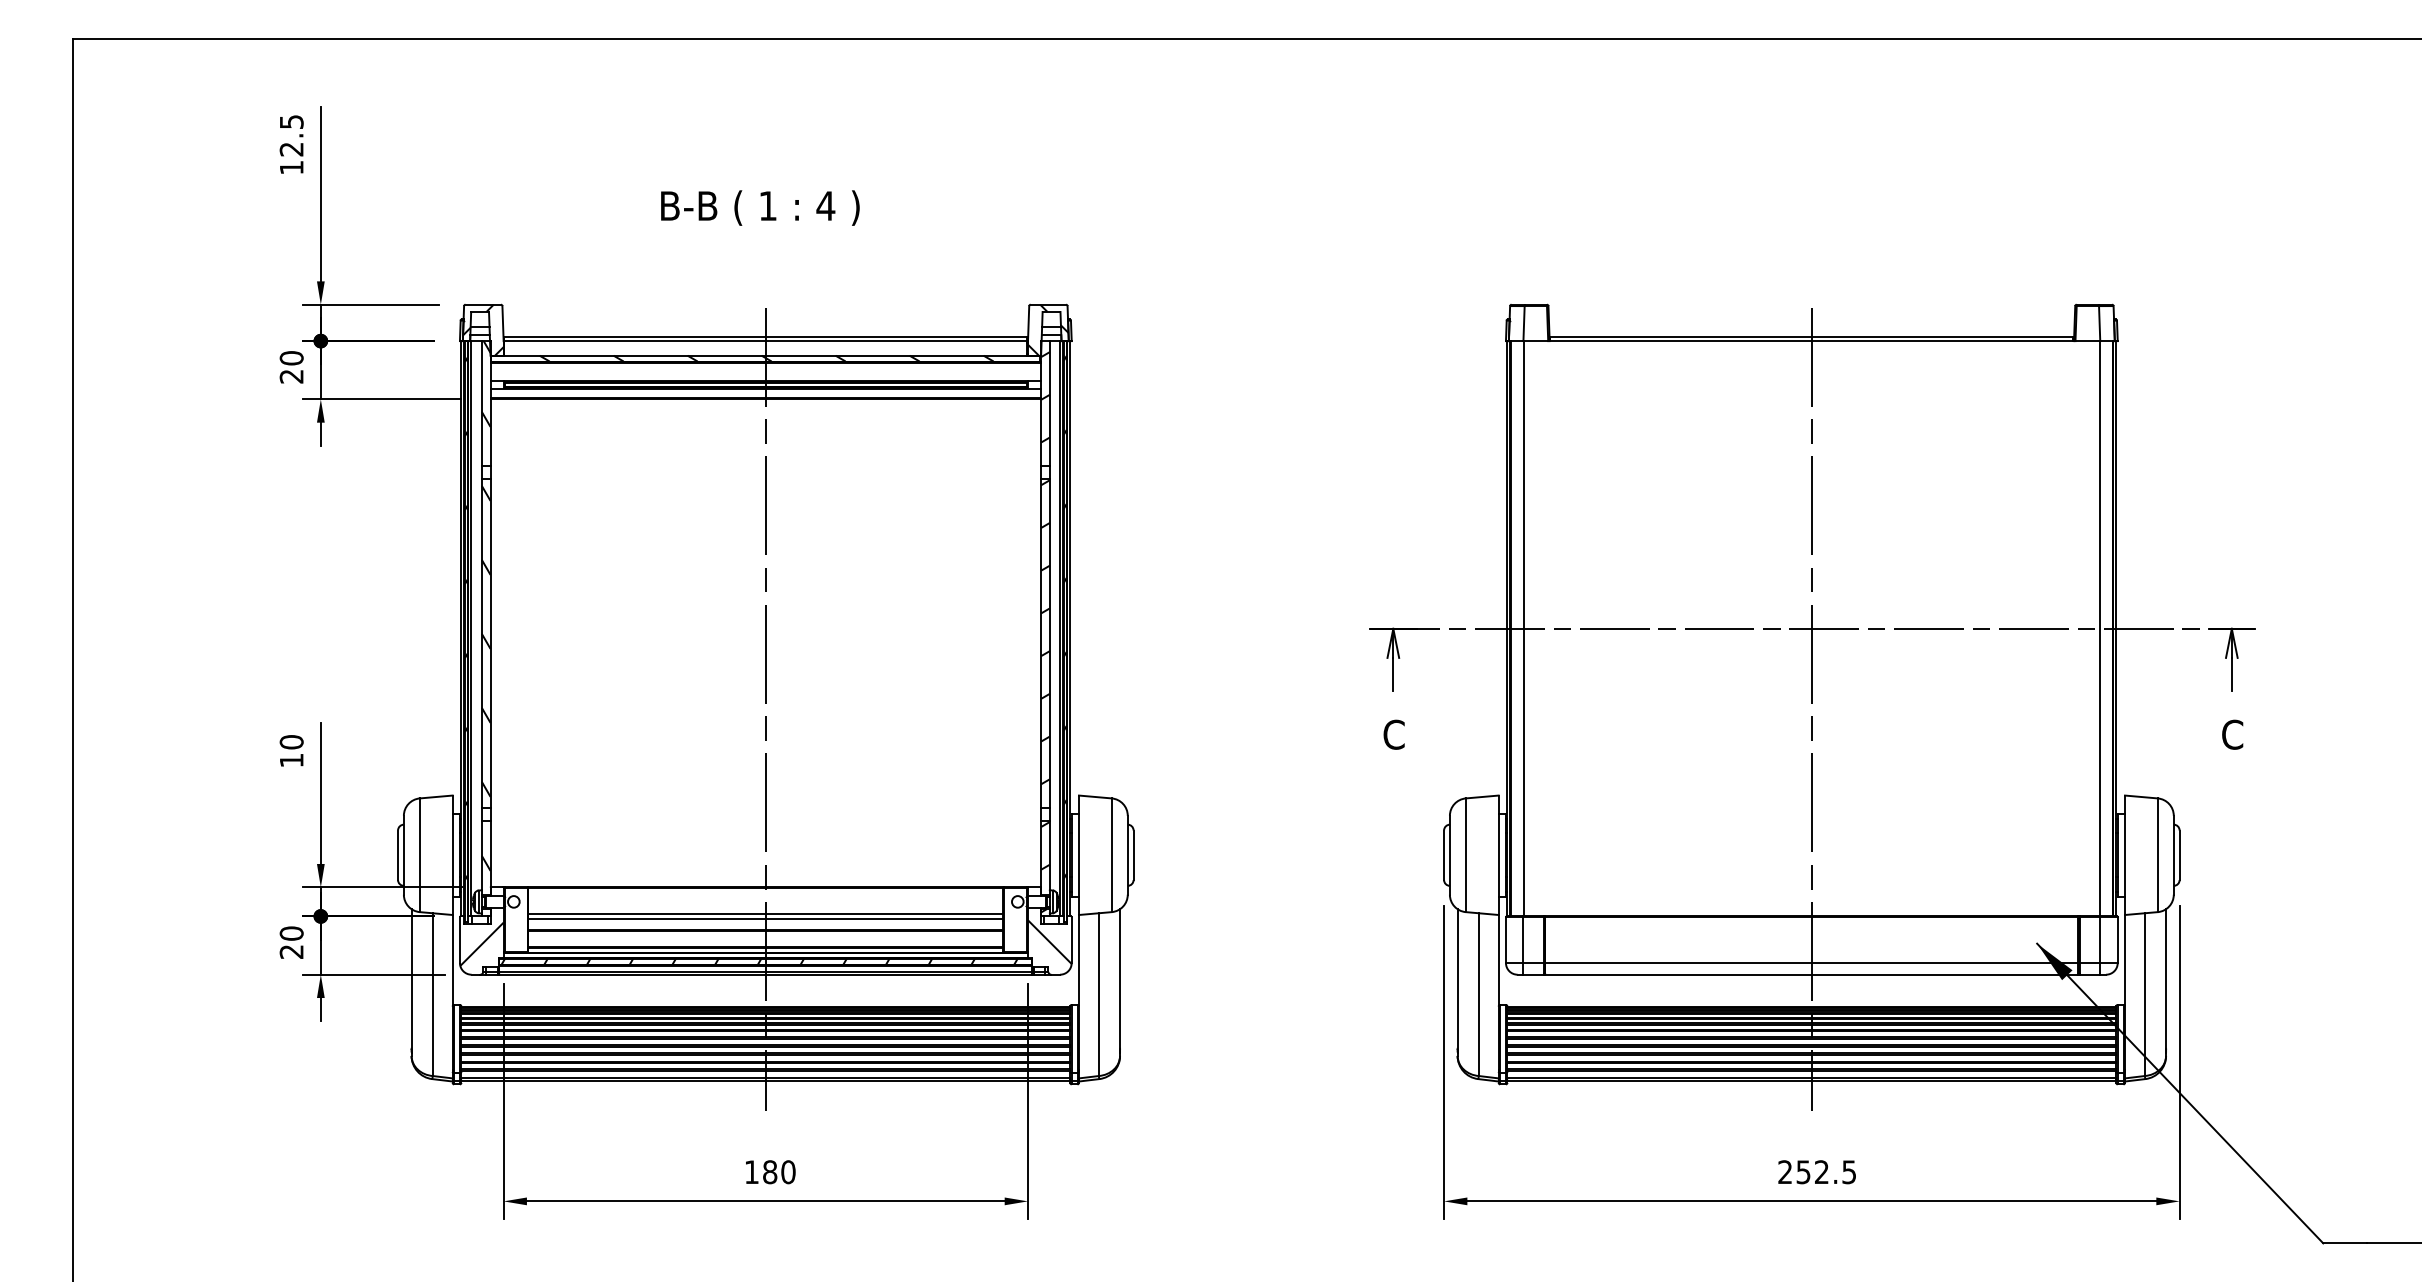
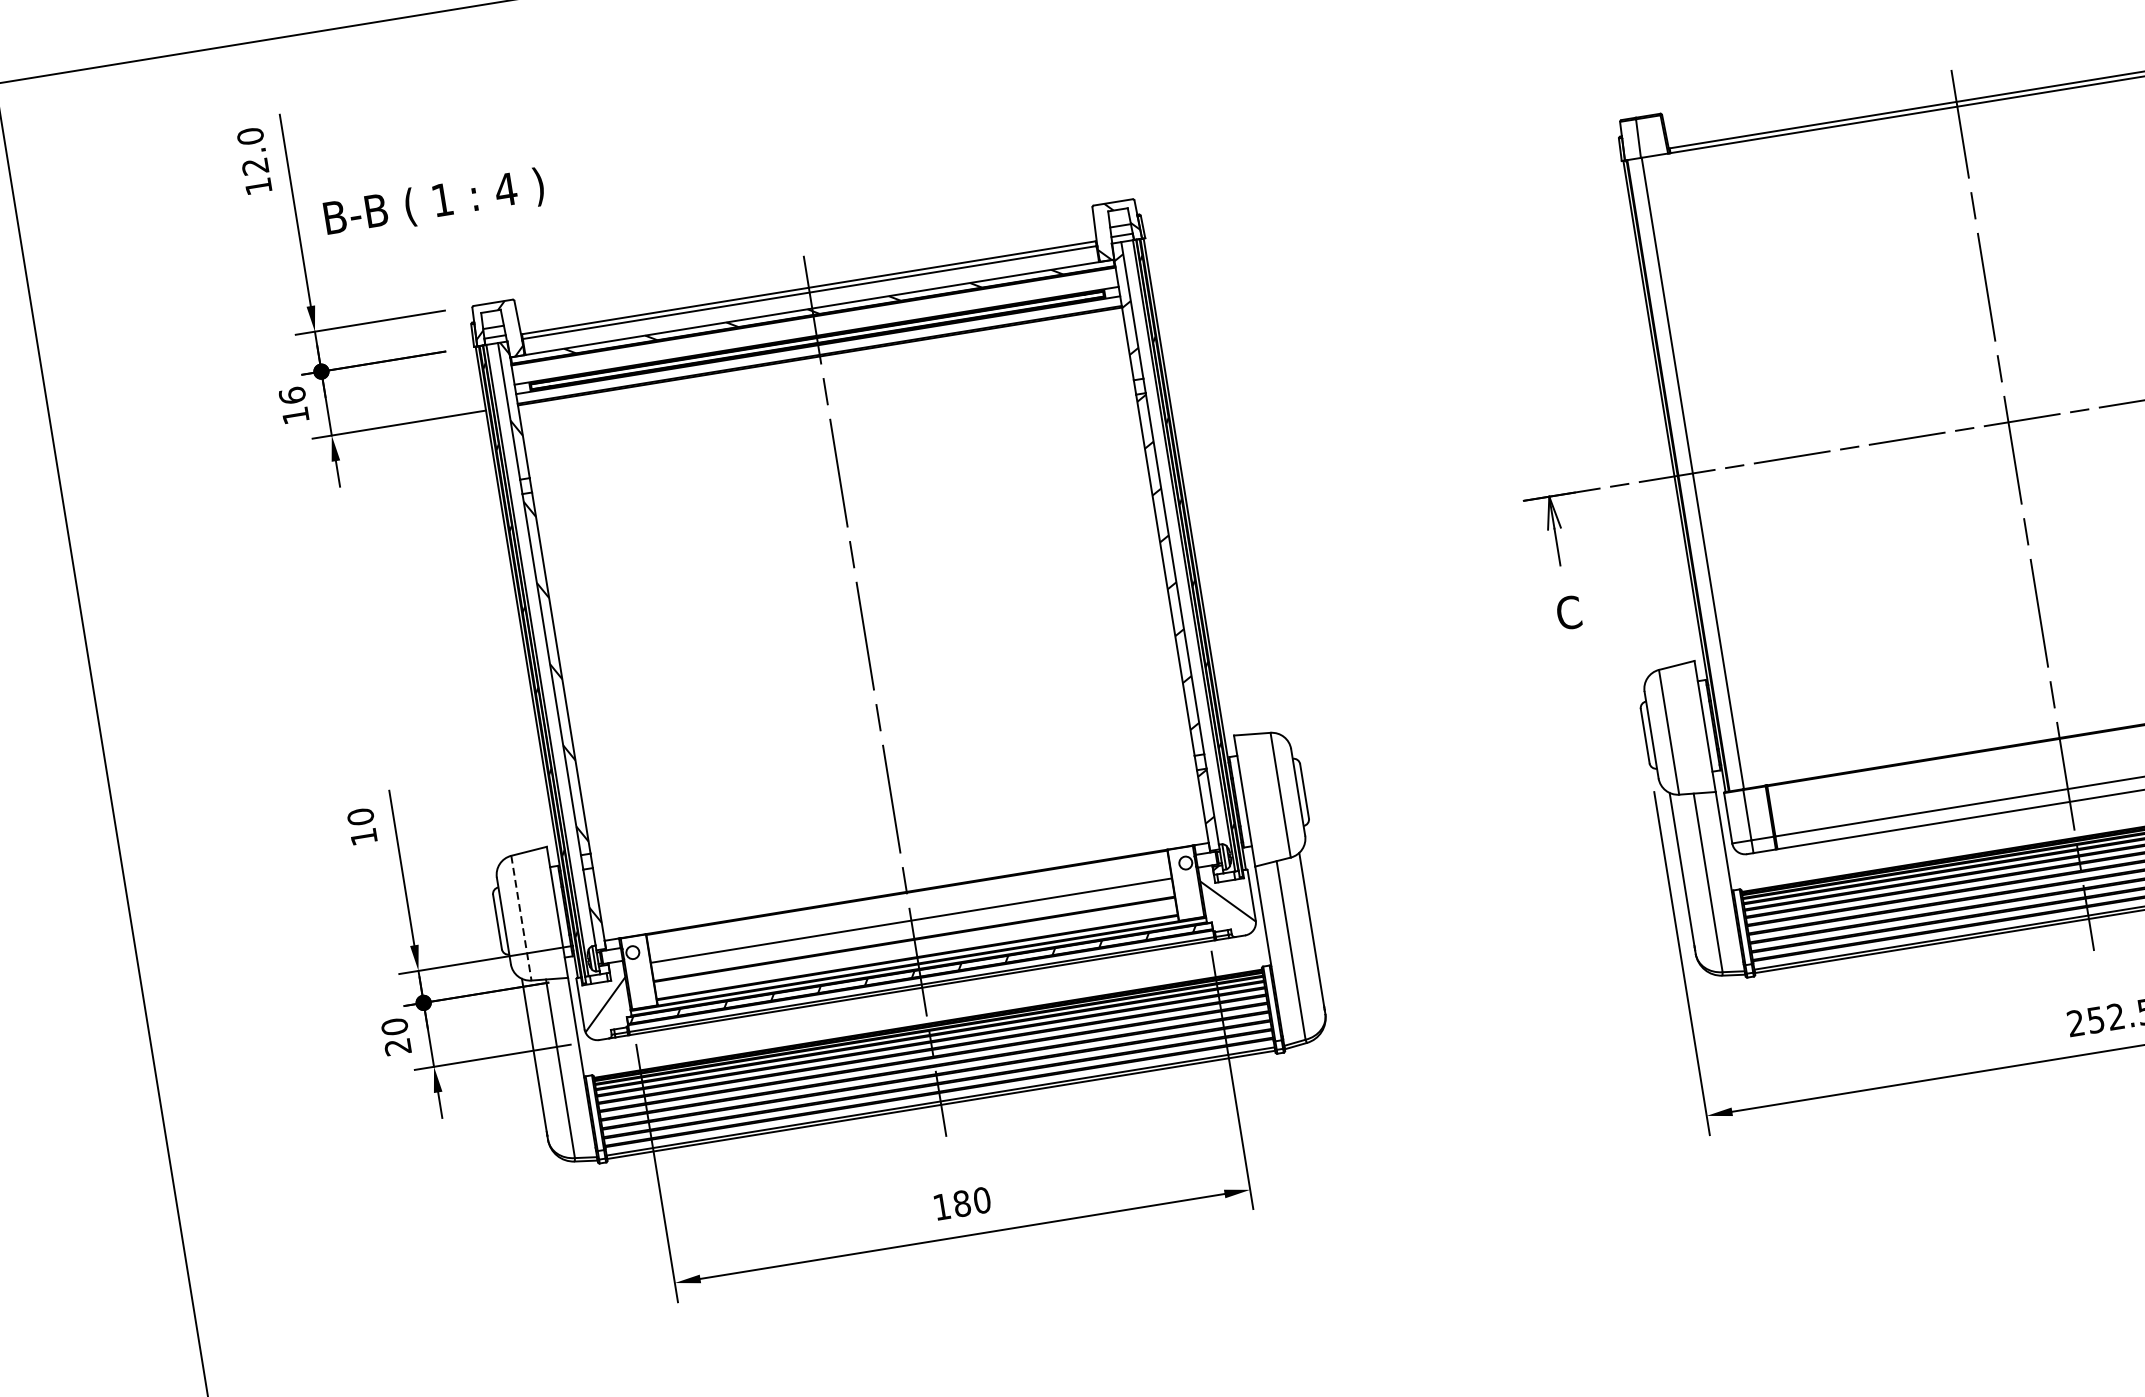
text: (291, 121) -> (250, 135), 12.5 -> 12.0
text: (760, 207) -> (434, 202), moved
text: (291, 367) -> (293, 405), 20 -> 16
line: (419, 855) -> (521, 918), solid -> dashed
line: (765, 919) -> (912, 927), removed

